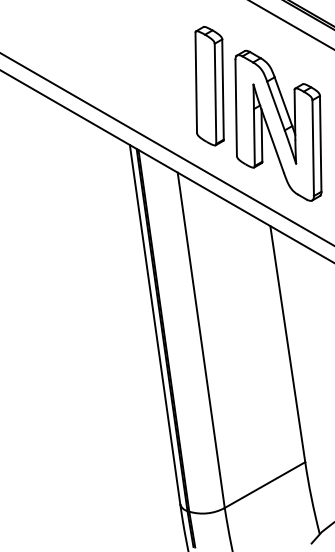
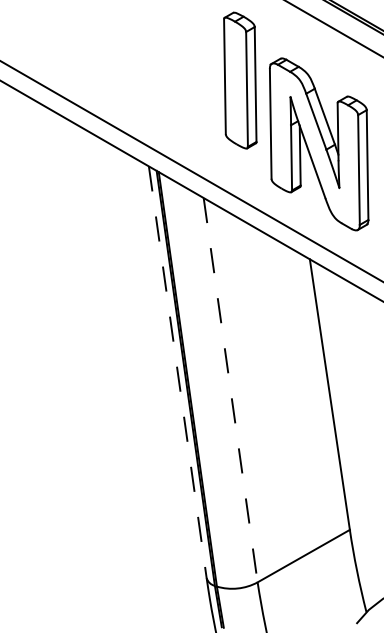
part: (209, 86) -> (240, 80), moved
line: (155, 325) -> (178, 373), solid -> dashed
line: (201, 340) -> (230, 390), solid -> dashed

